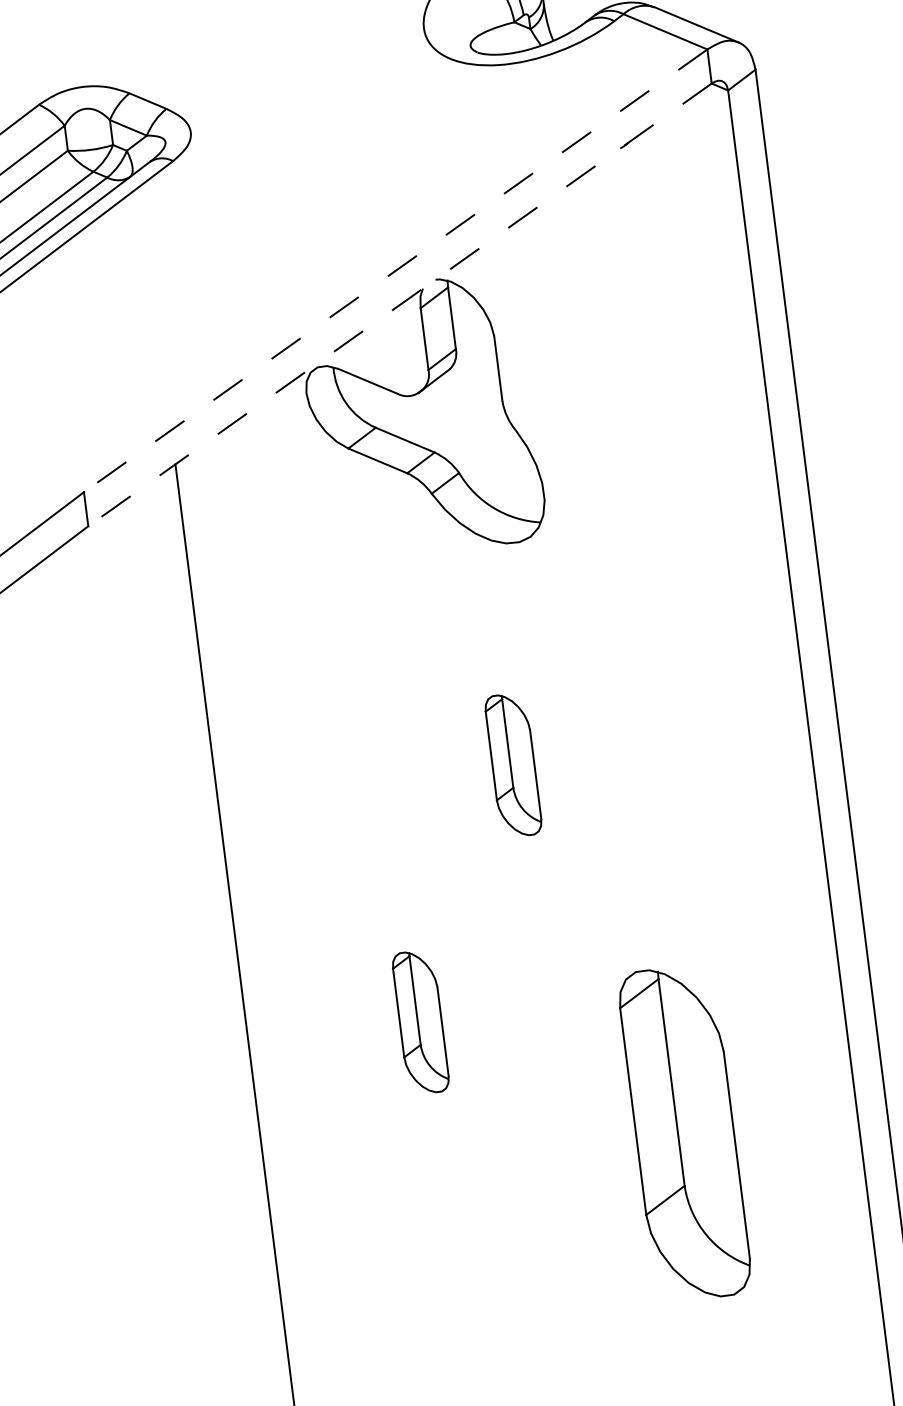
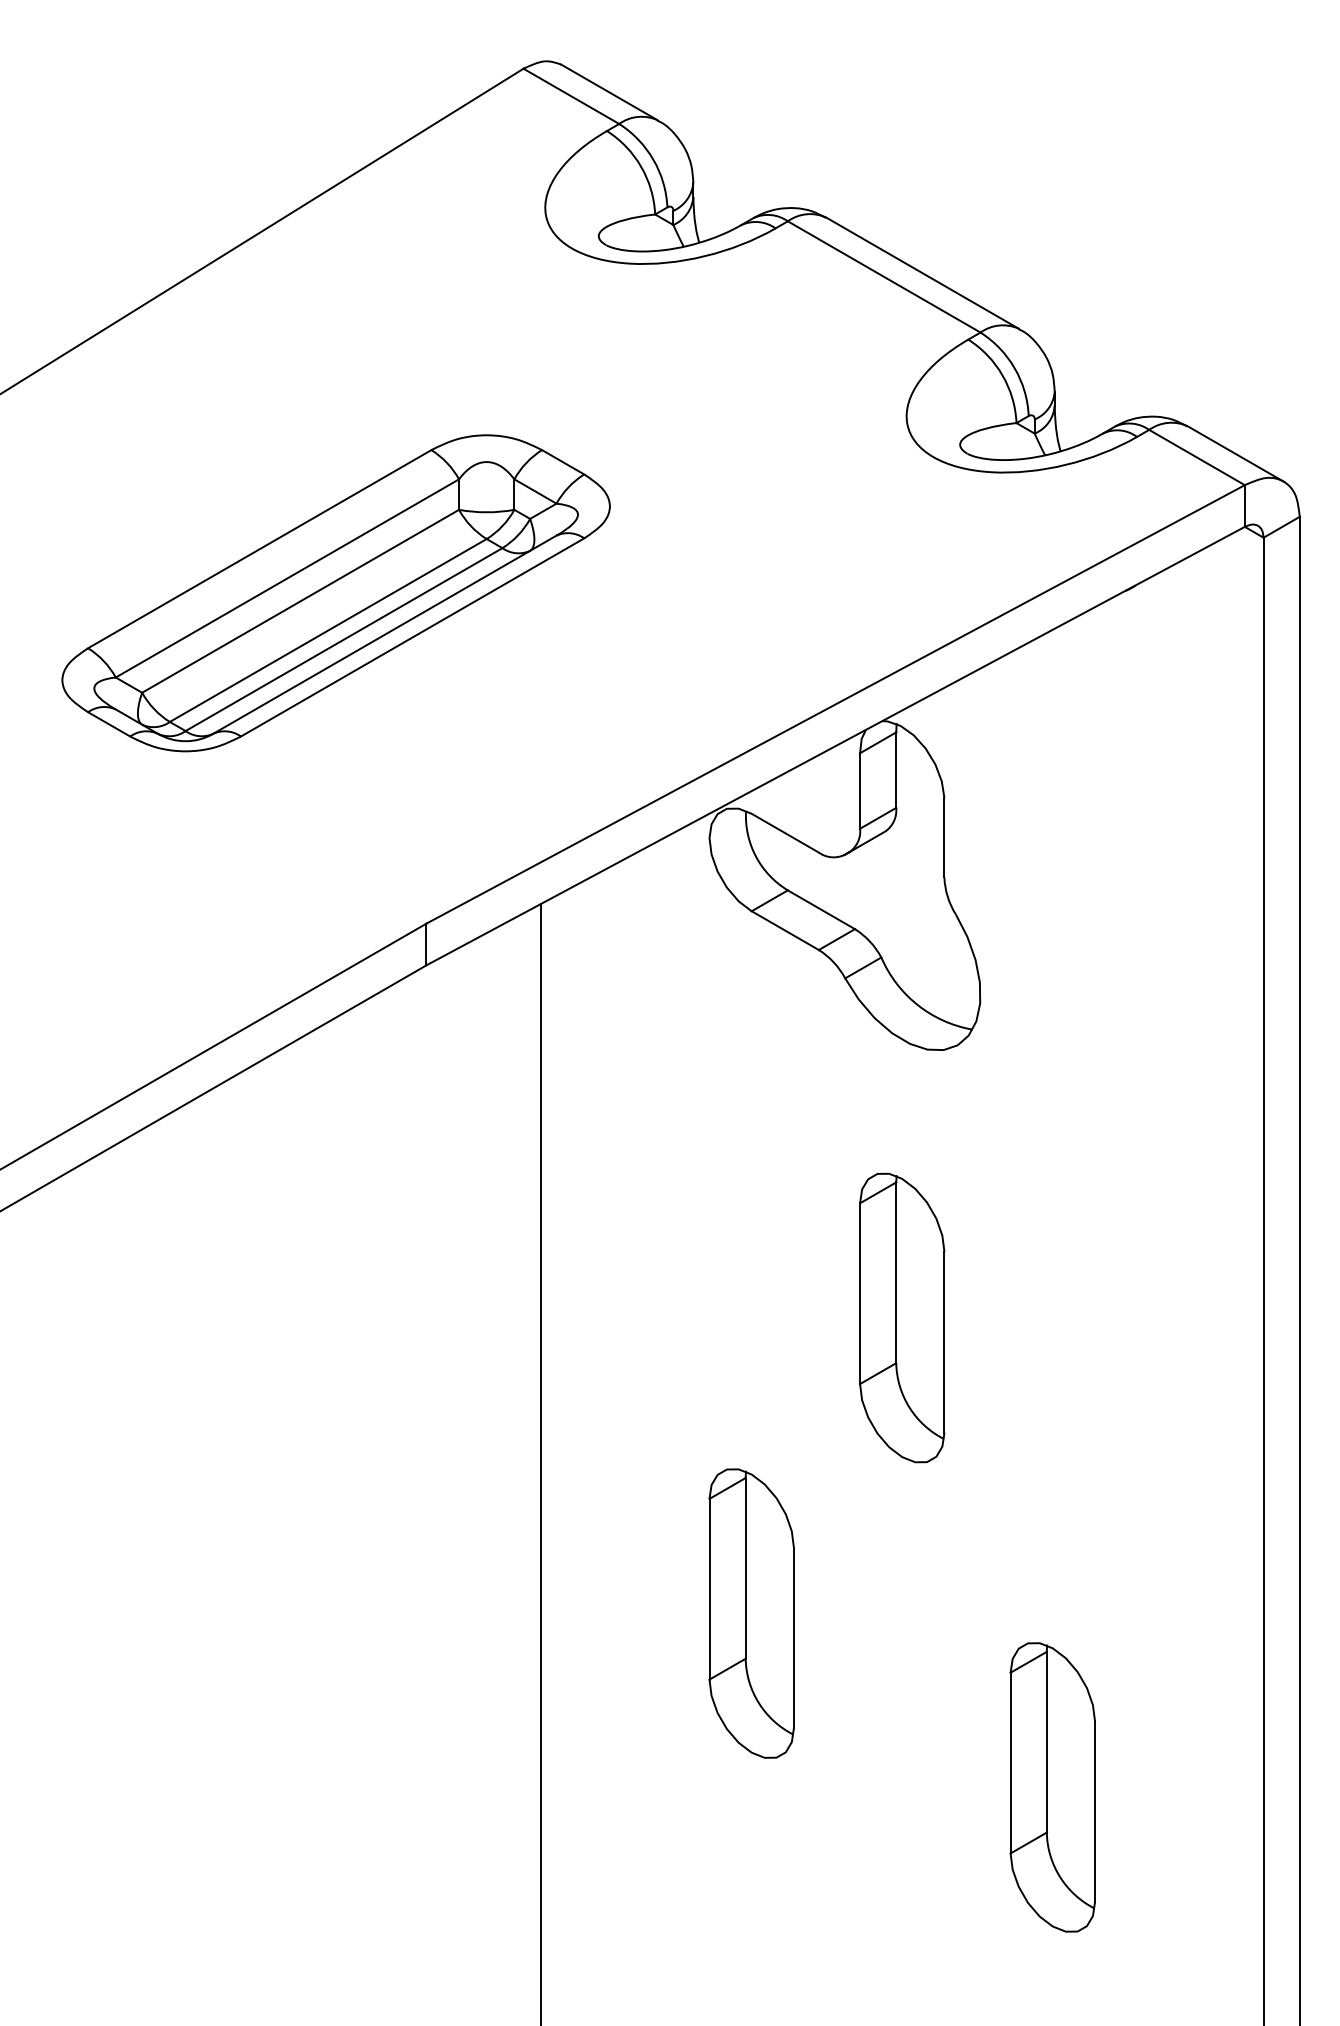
line: (395, 270) -> (835, 704), dashed -> solid
line: (399, 305) -> (835, 746), dashed -> solid
part: (513, 764) -> (902, 1317), size x1.67
part: (420, 1022) -> (751, 1613), size x1.67
part: (684, 1133) -> (1052, 1787), size x0.71

